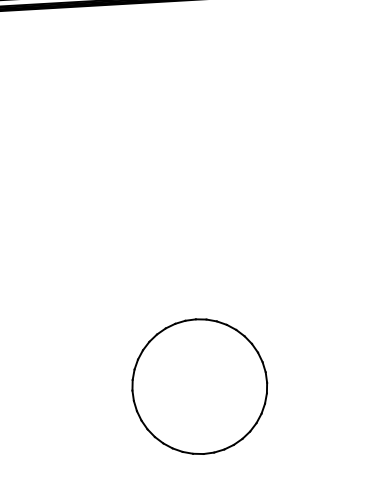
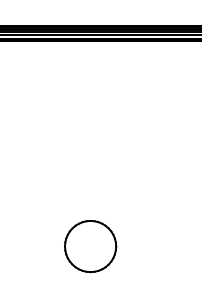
part: (199, 386) -> (90, 246), size x0.71

